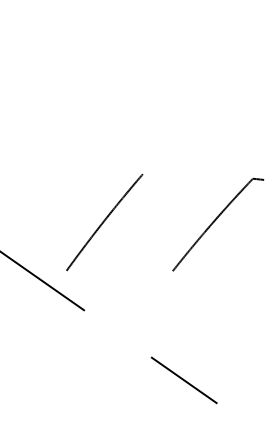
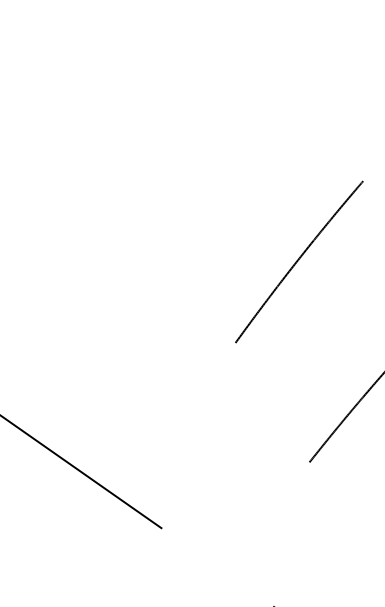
curve: (104, 222) -> (298, 262), moved

